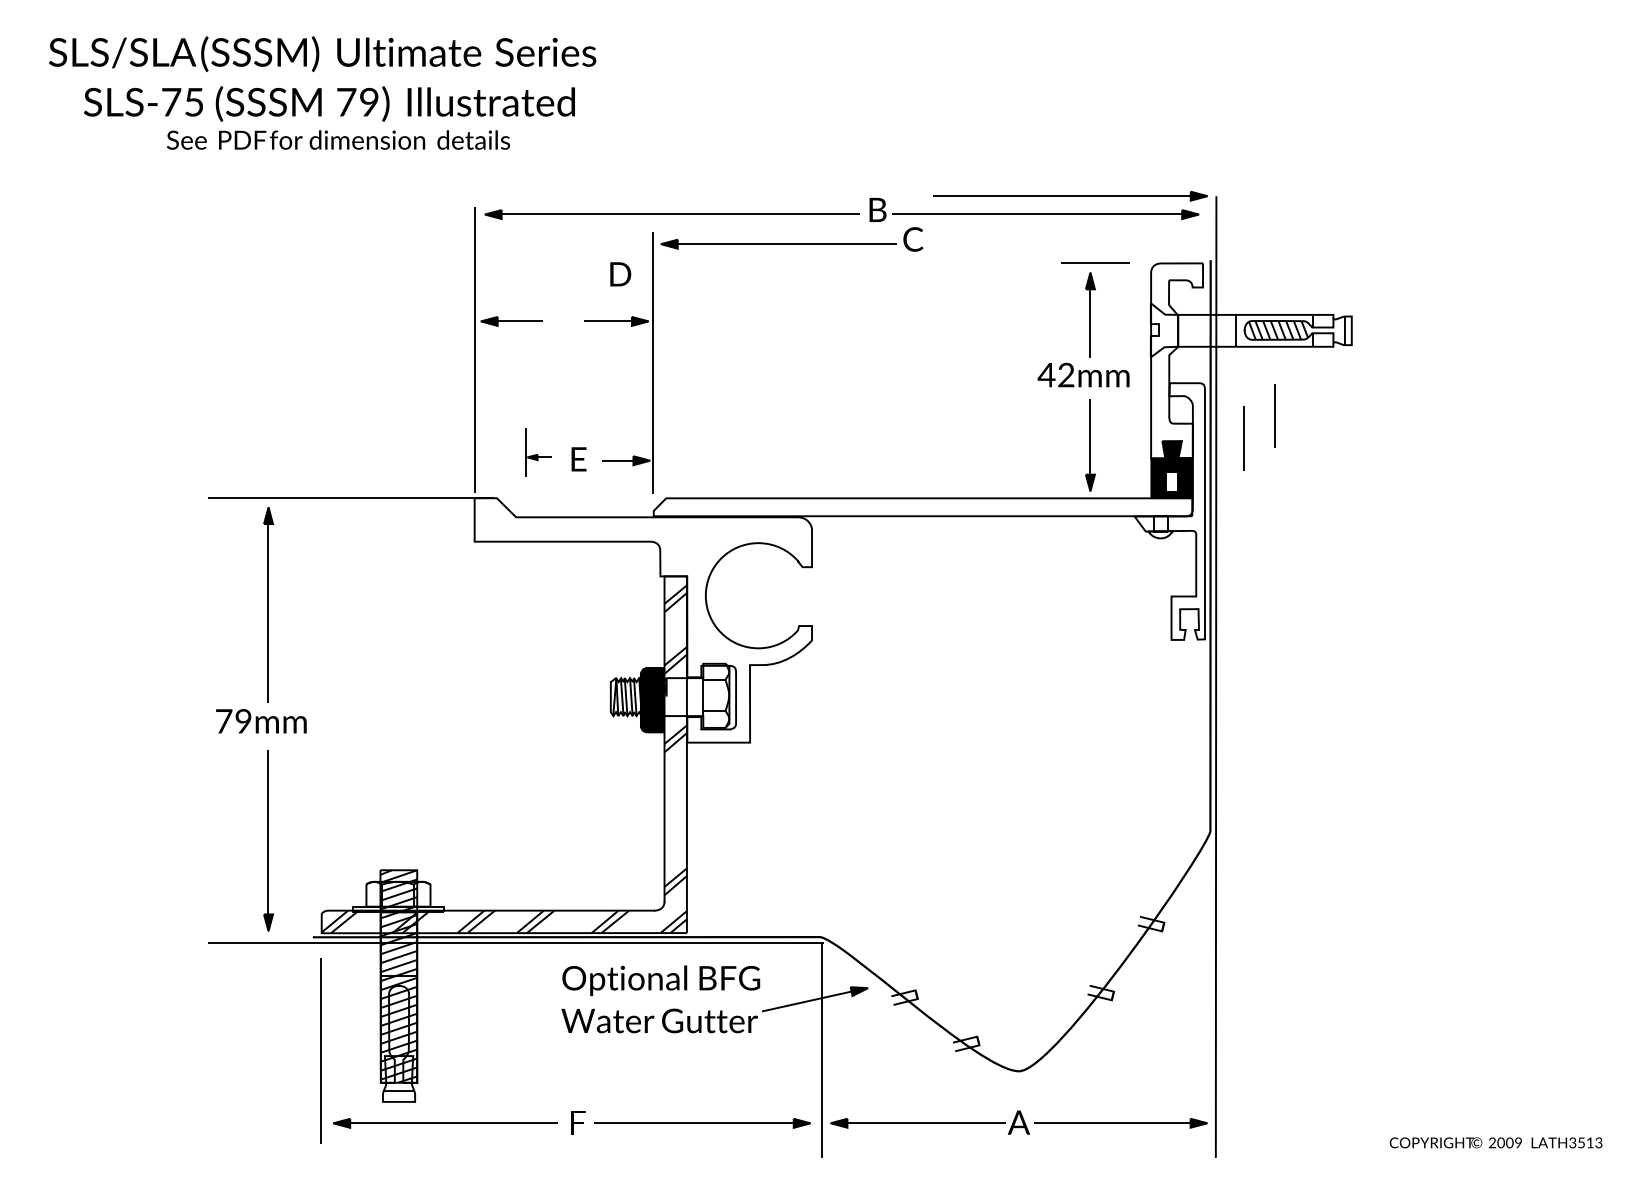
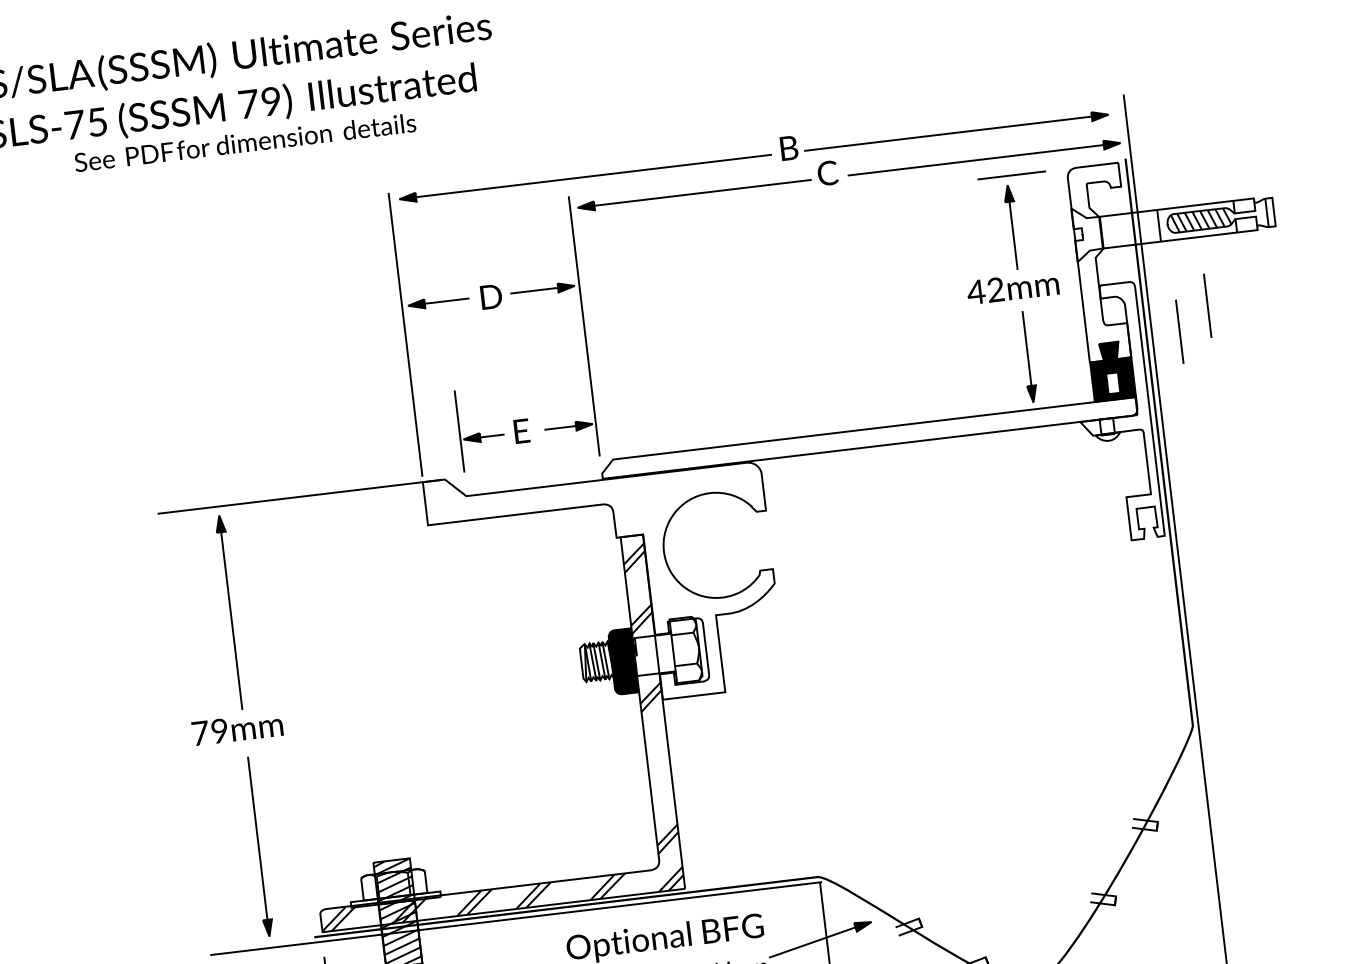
part: (1070, 196) -> (984, 159), moved
text: (620, 274) -> (491, 297), moved
part: (538, 452) -> (480, 429), size x1.67

